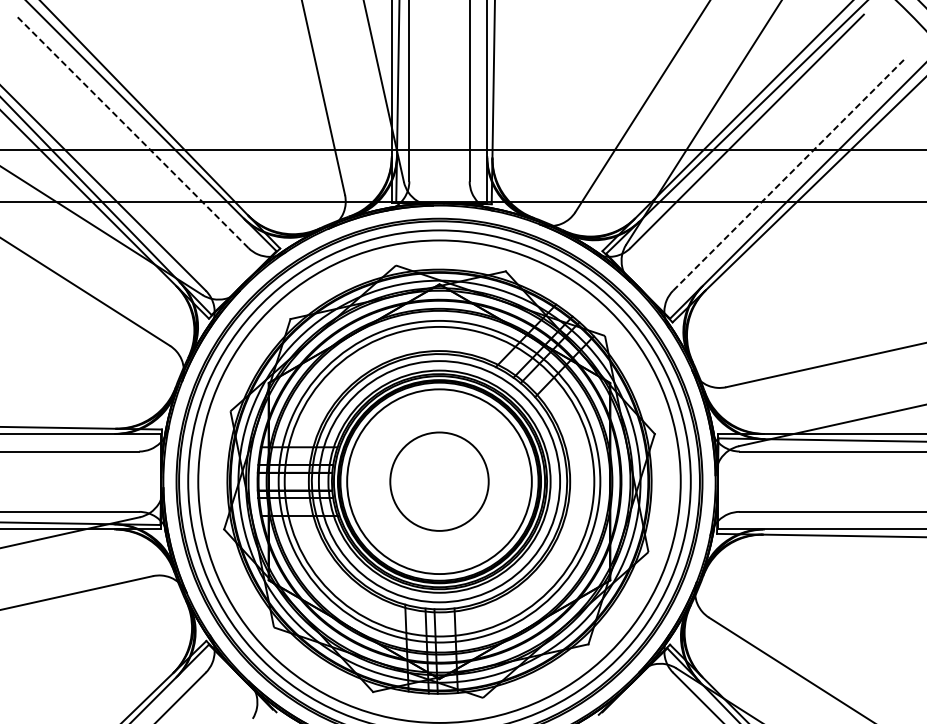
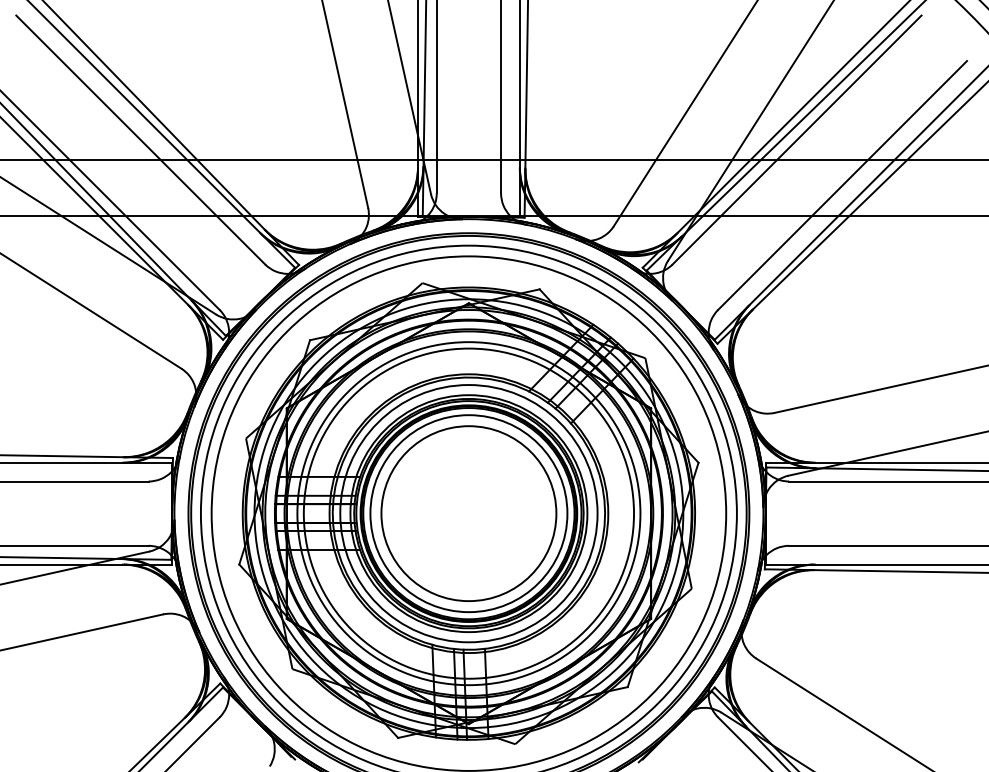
line: (131, 130) -> (140, 139), dashed -> solid
line: (789, 173) -> (842, 185), dashed -> solid
circle: (439, 481) -> (468, 513), size x1.67

